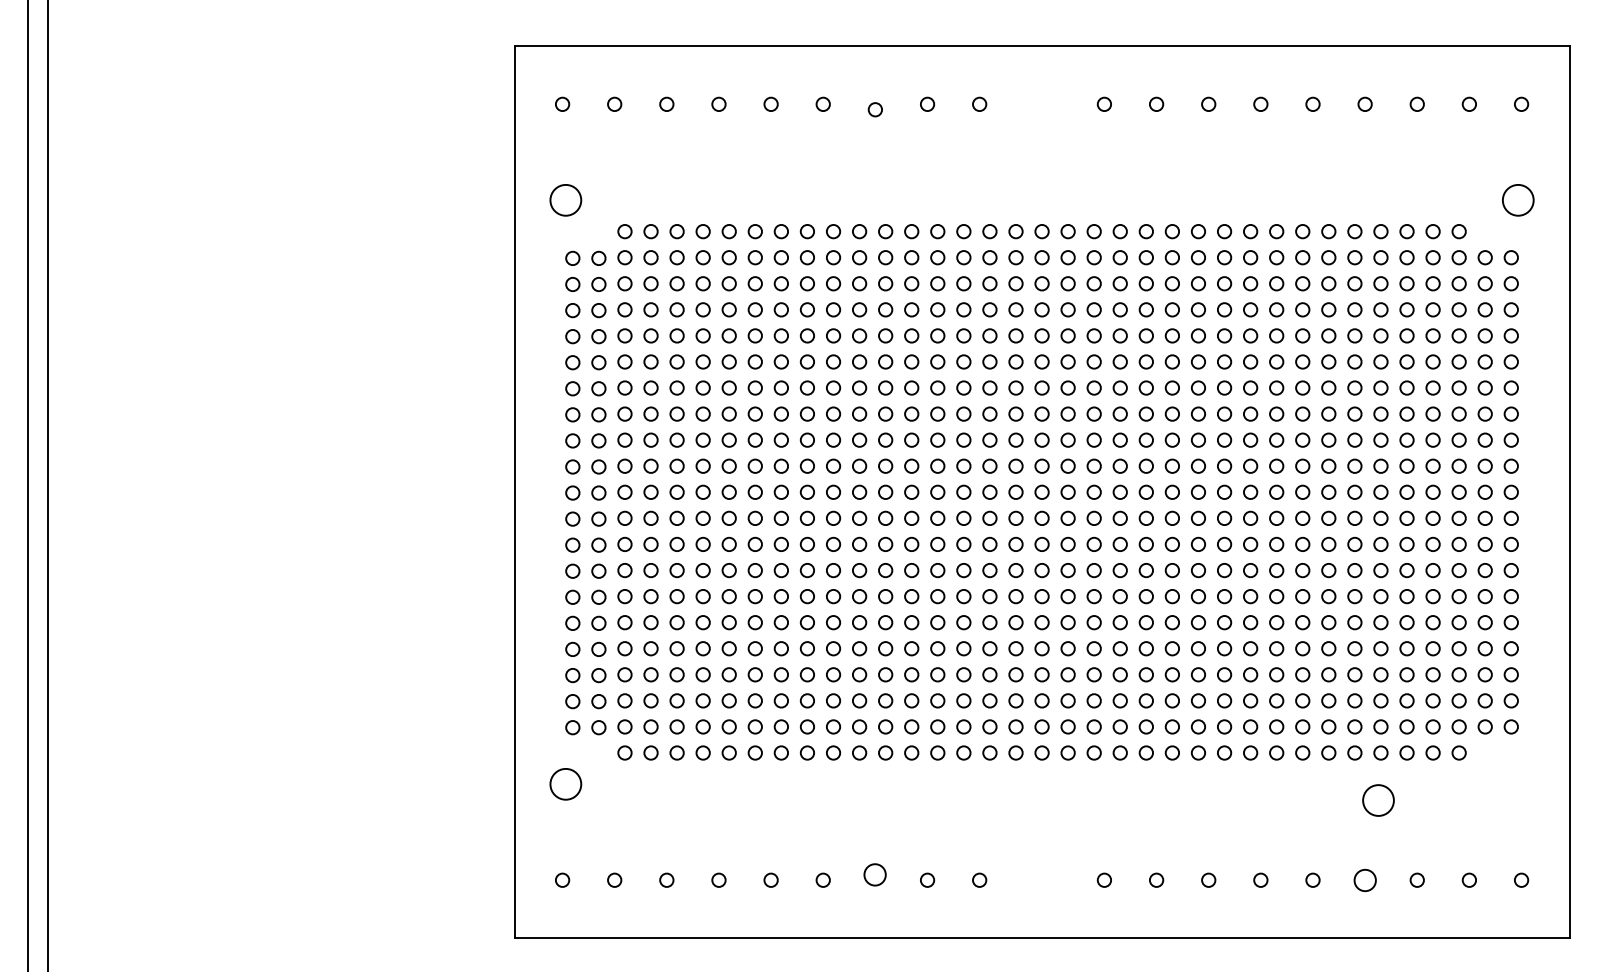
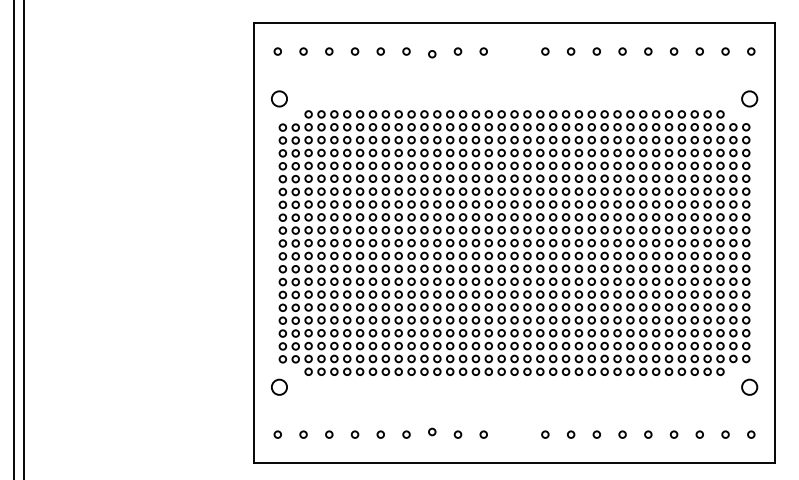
circle: (1378, 798) -> (749, 386), moved
circle: (875, 873) -> (432, 431), size x0.62
circle: (1363, 879) -> (673, 434), size x0.62

